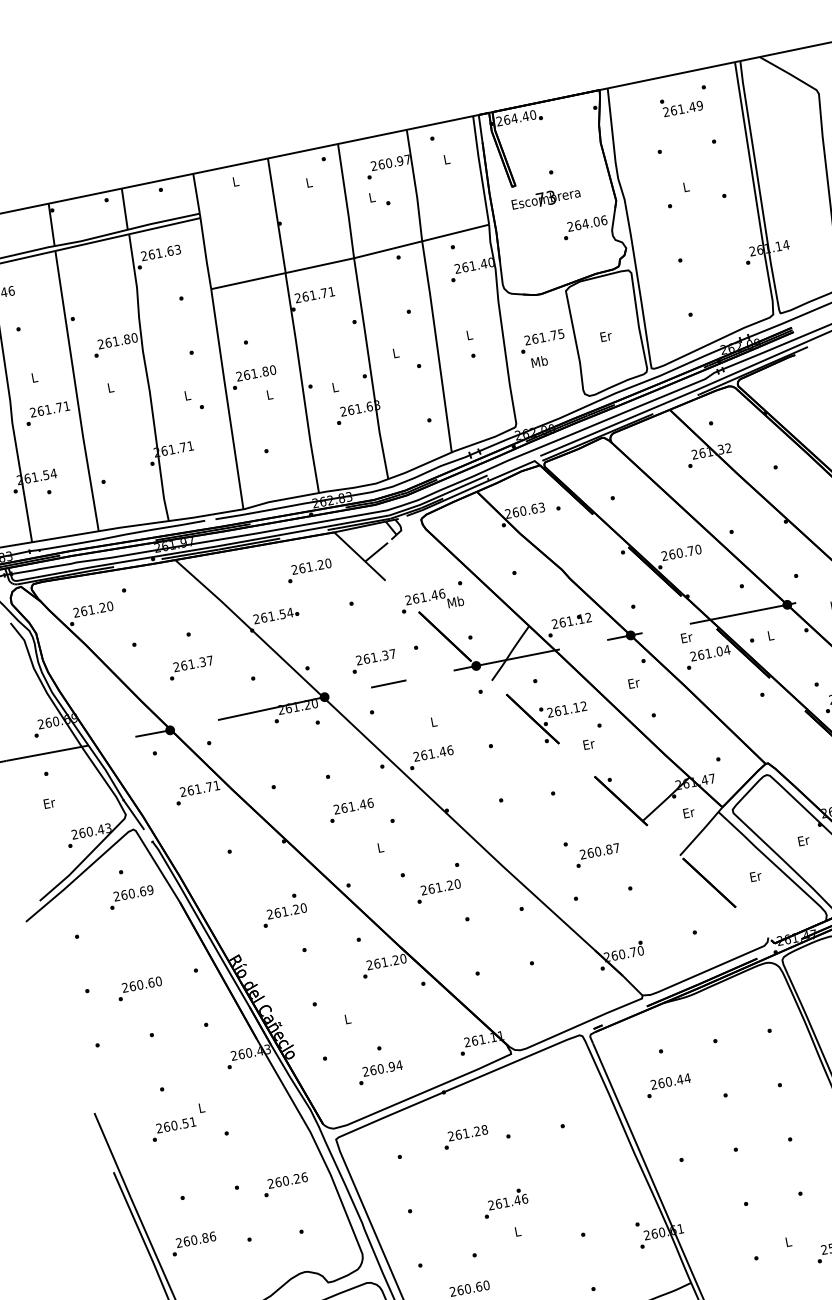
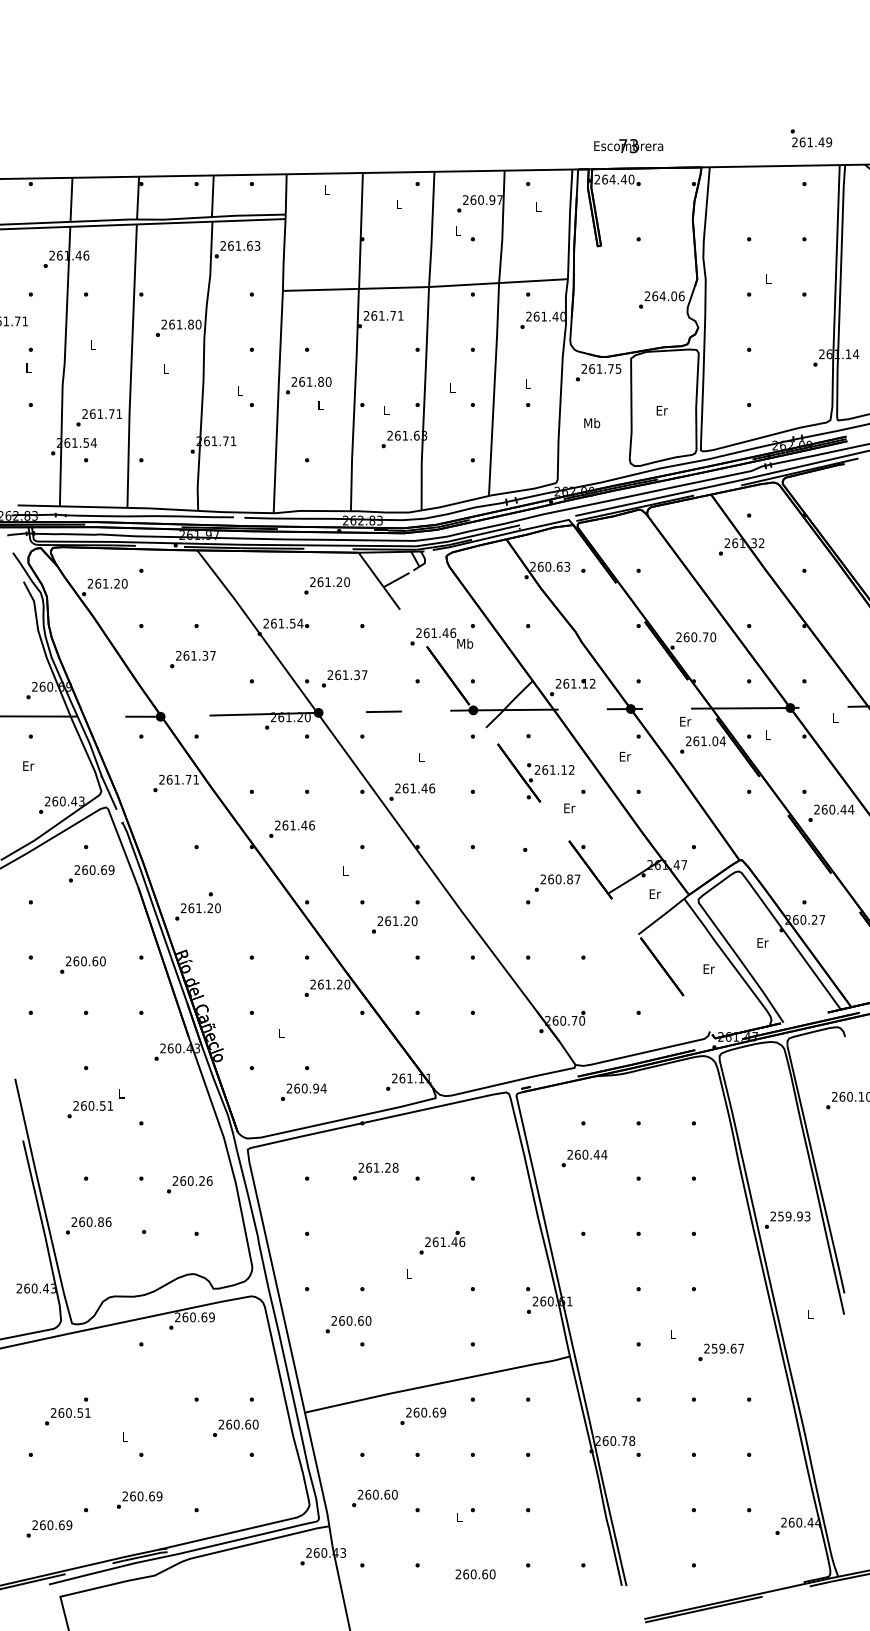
text: (681, 105) -> (811, 138), moved
text: (545, 199) -> (628, 146), moved
text: (542, 341) -> (598, 372), moved
text: (47, 413) -> (98, 417), moved
text: (373, 661) -> (344, 678), moved
text: (350, 809) -> (291, 828), moved
text: (597, 854) -> (557, 882), moved
text: (283, 910) -> (197, 906), moved
text: (505, 1202) -> (442, 1242), moved

